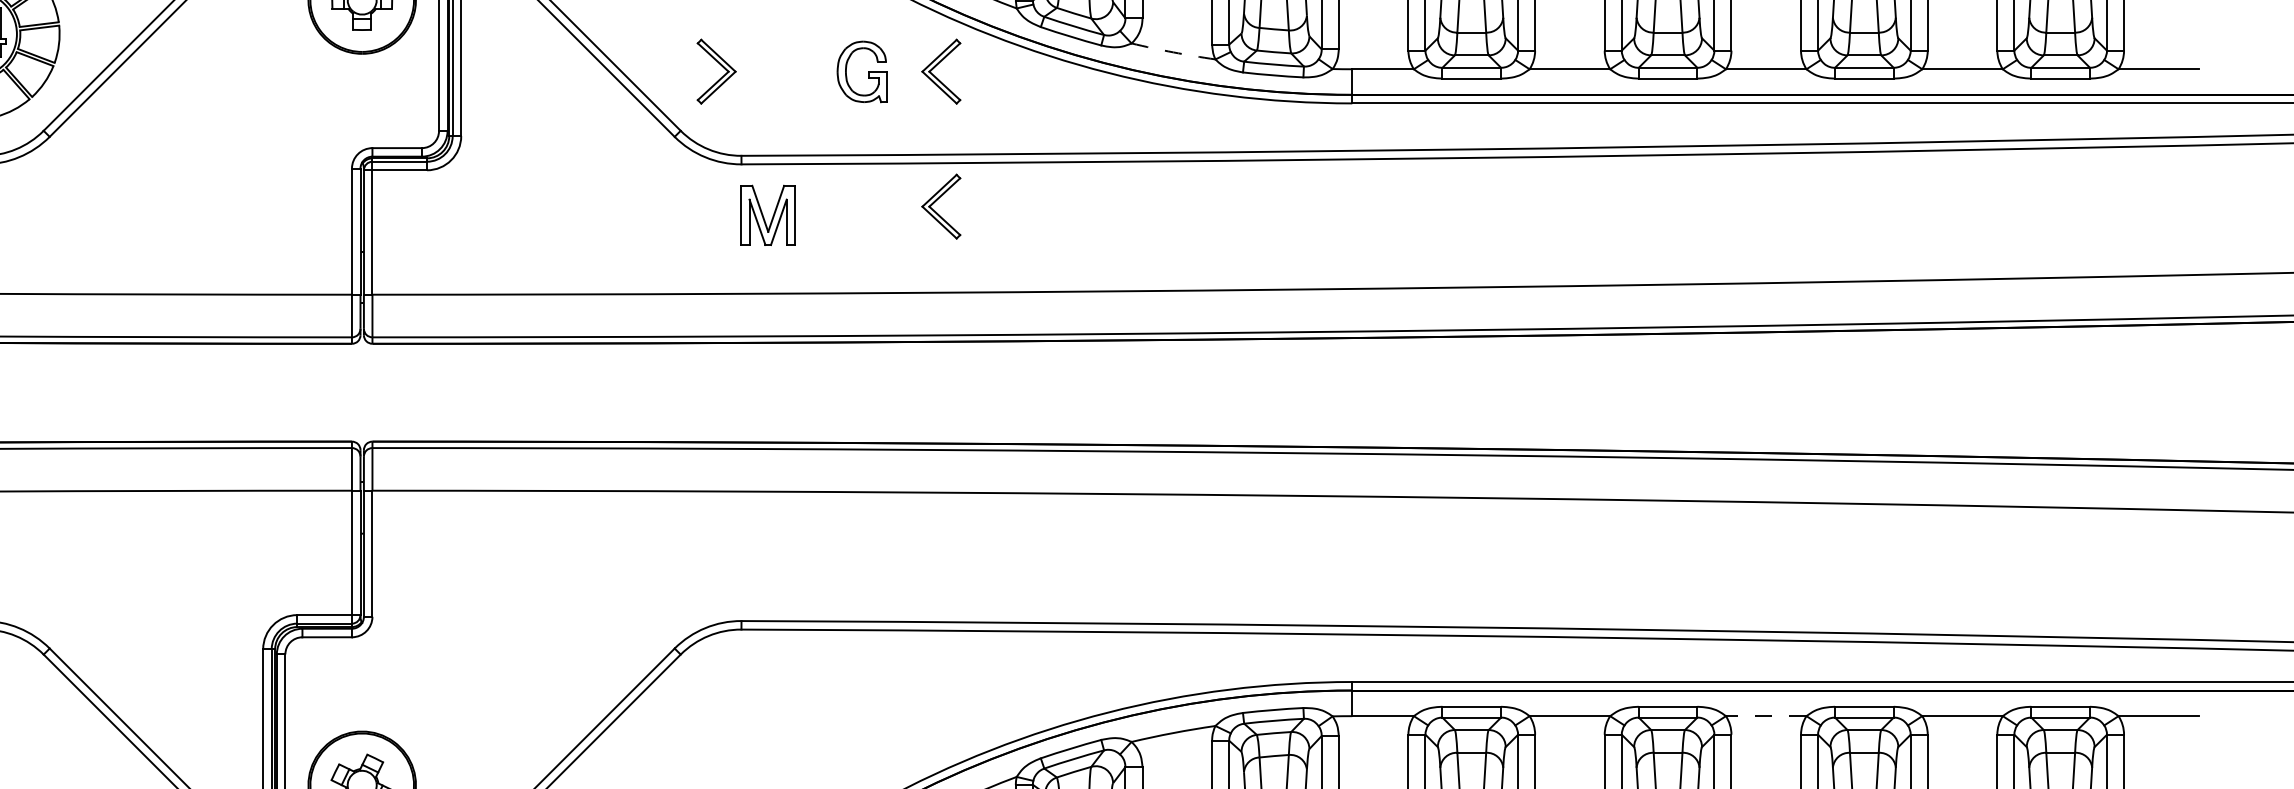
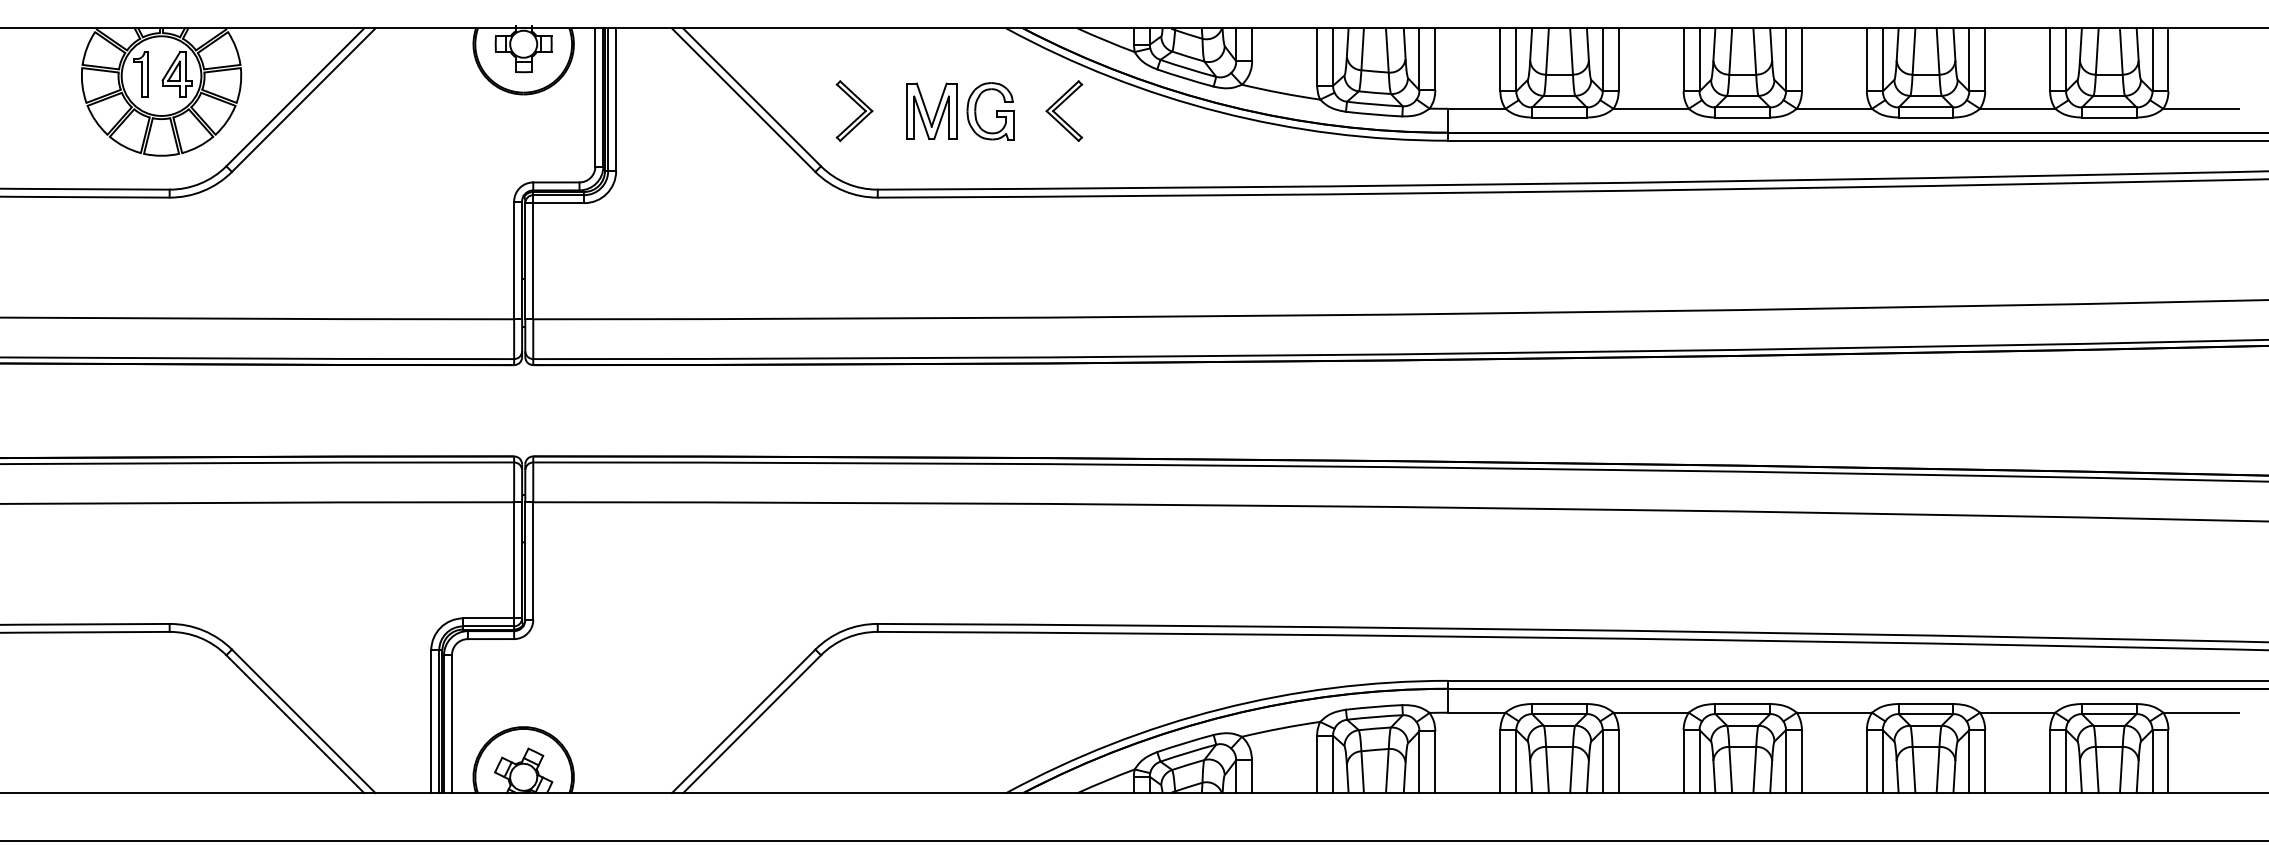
arc: (1172, 52) -> (1280, 93), dashed -> solid
part: (937, 200) -> (1060, 231), removed
part: (767, 214) -> (931, 110), moved
line: (1766, 715) -> (1834, 712), dashed -> solid

